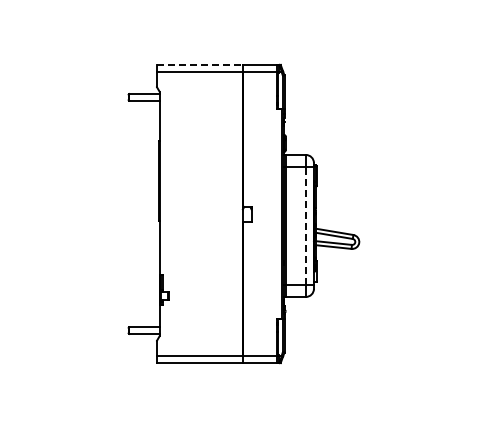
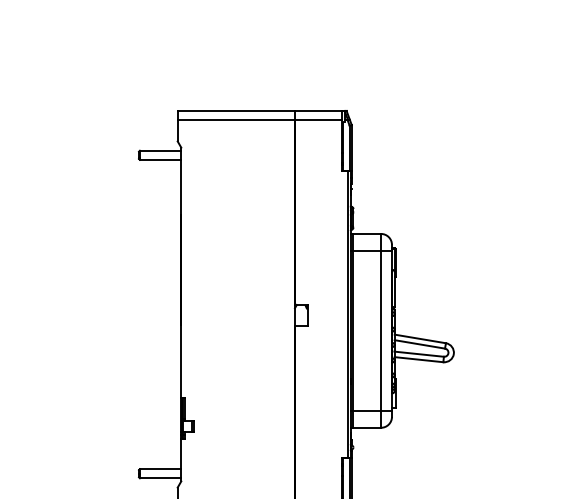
line: (199, 64) -> (235, 110), dashed -> solid
line: (305, 225) -> (380, 330), dashed -> solid

